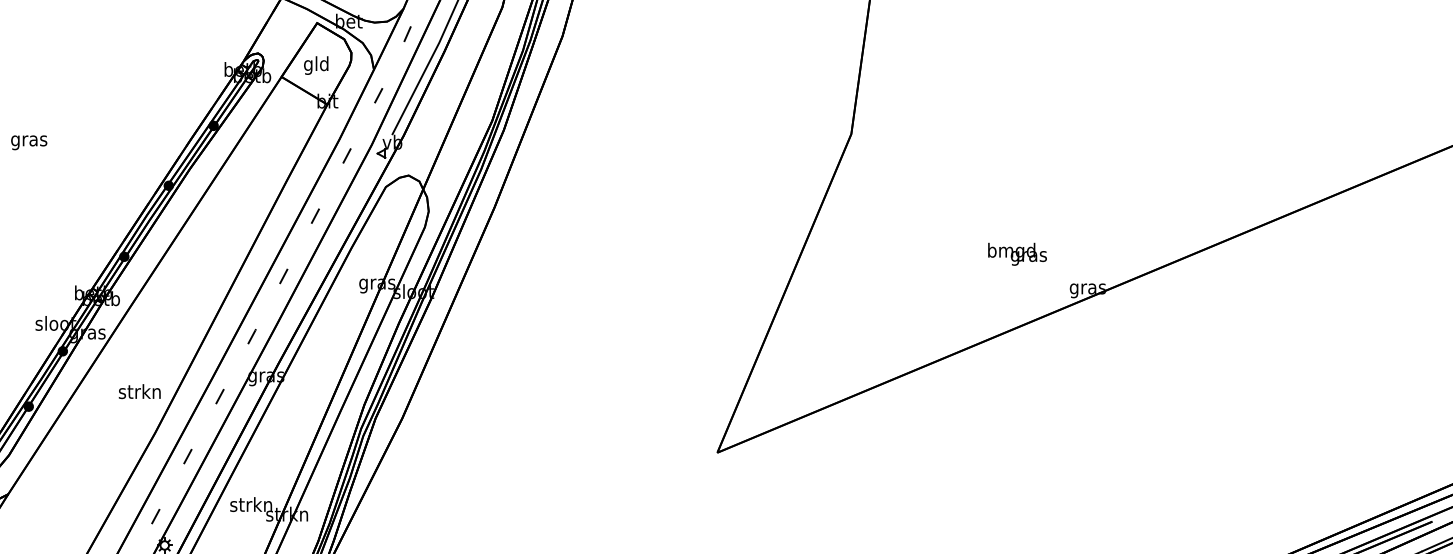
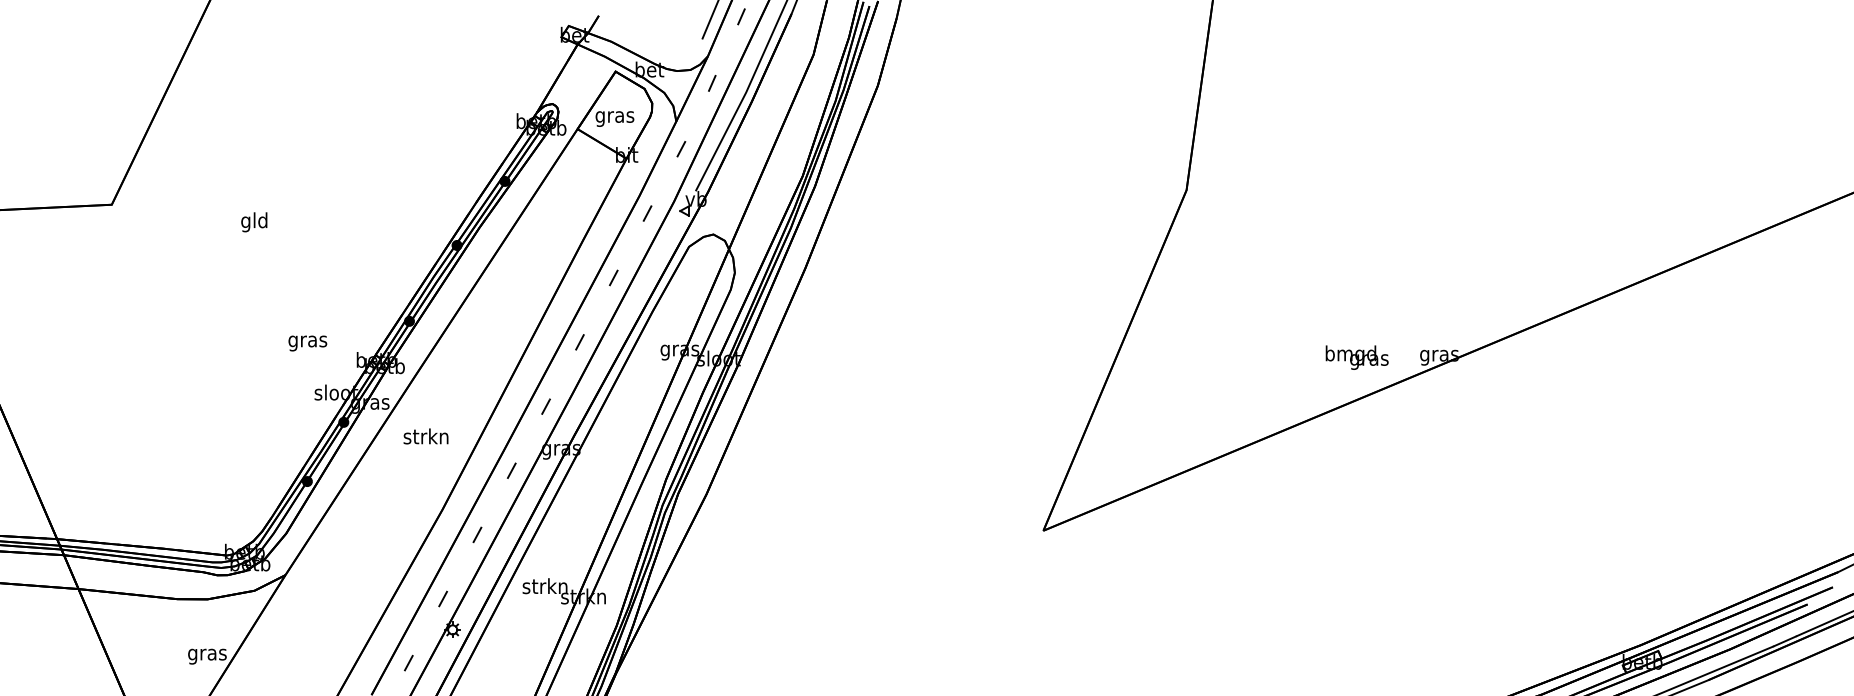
text: (316, 65) -> (614, 116), gld -> gras
text: (28, 142) -> (307, 343), moved
text: (1016, 254) -> (1356, 357), moved
text: (139, 391) -> (425, 436), moved

